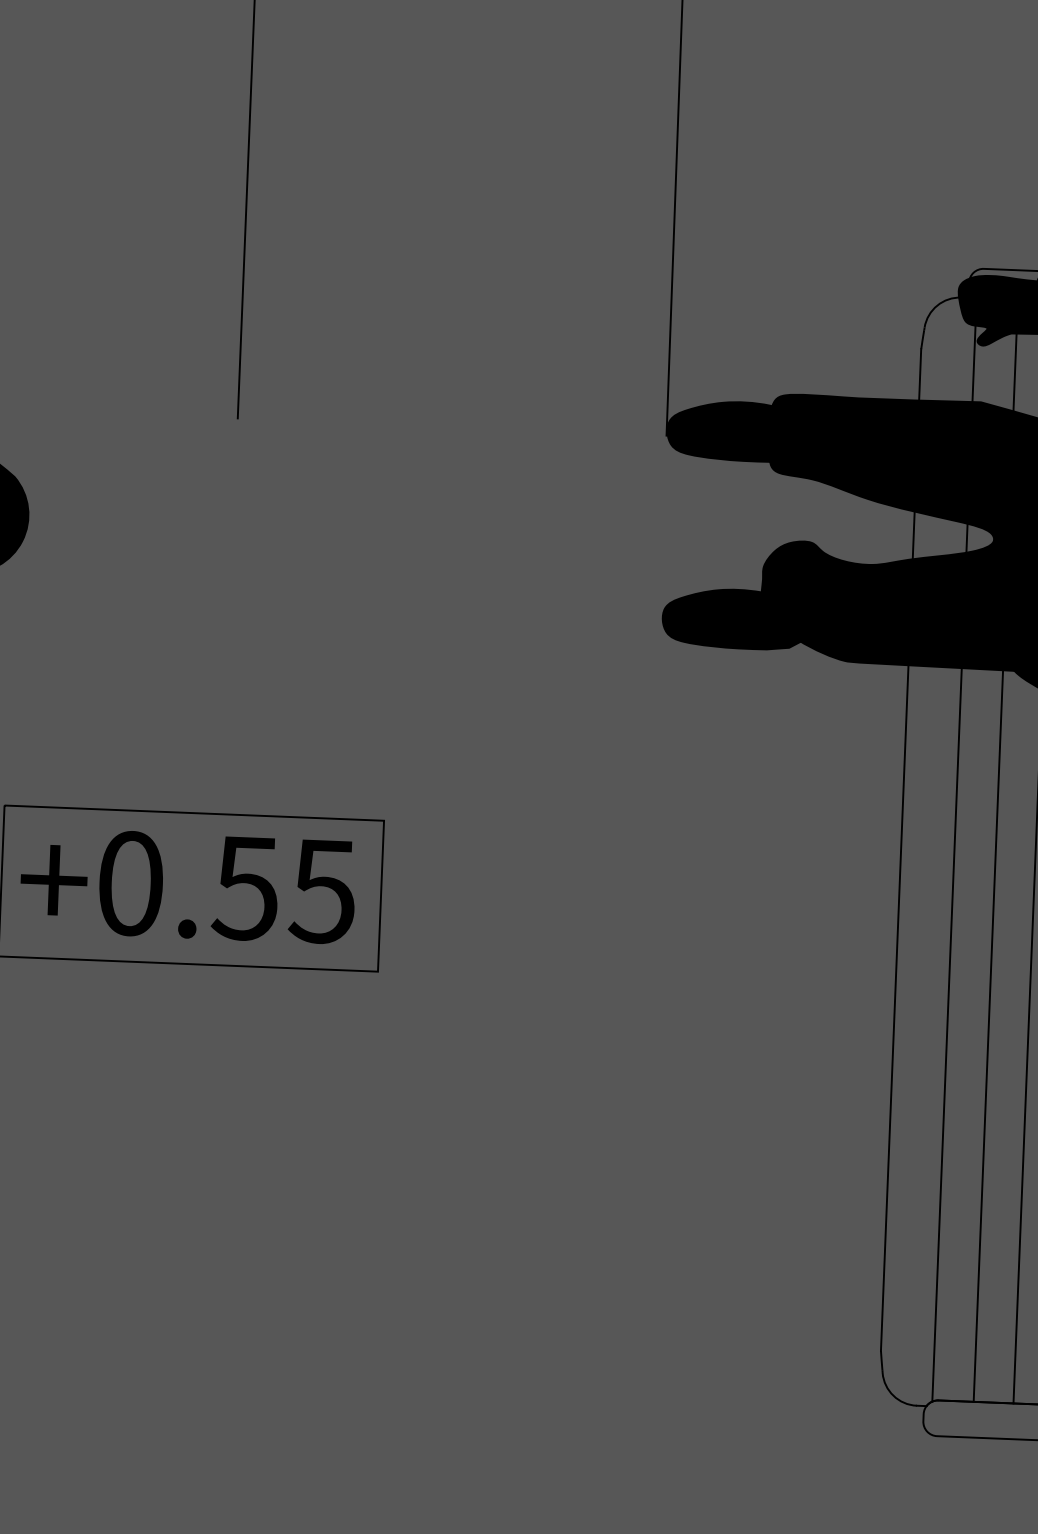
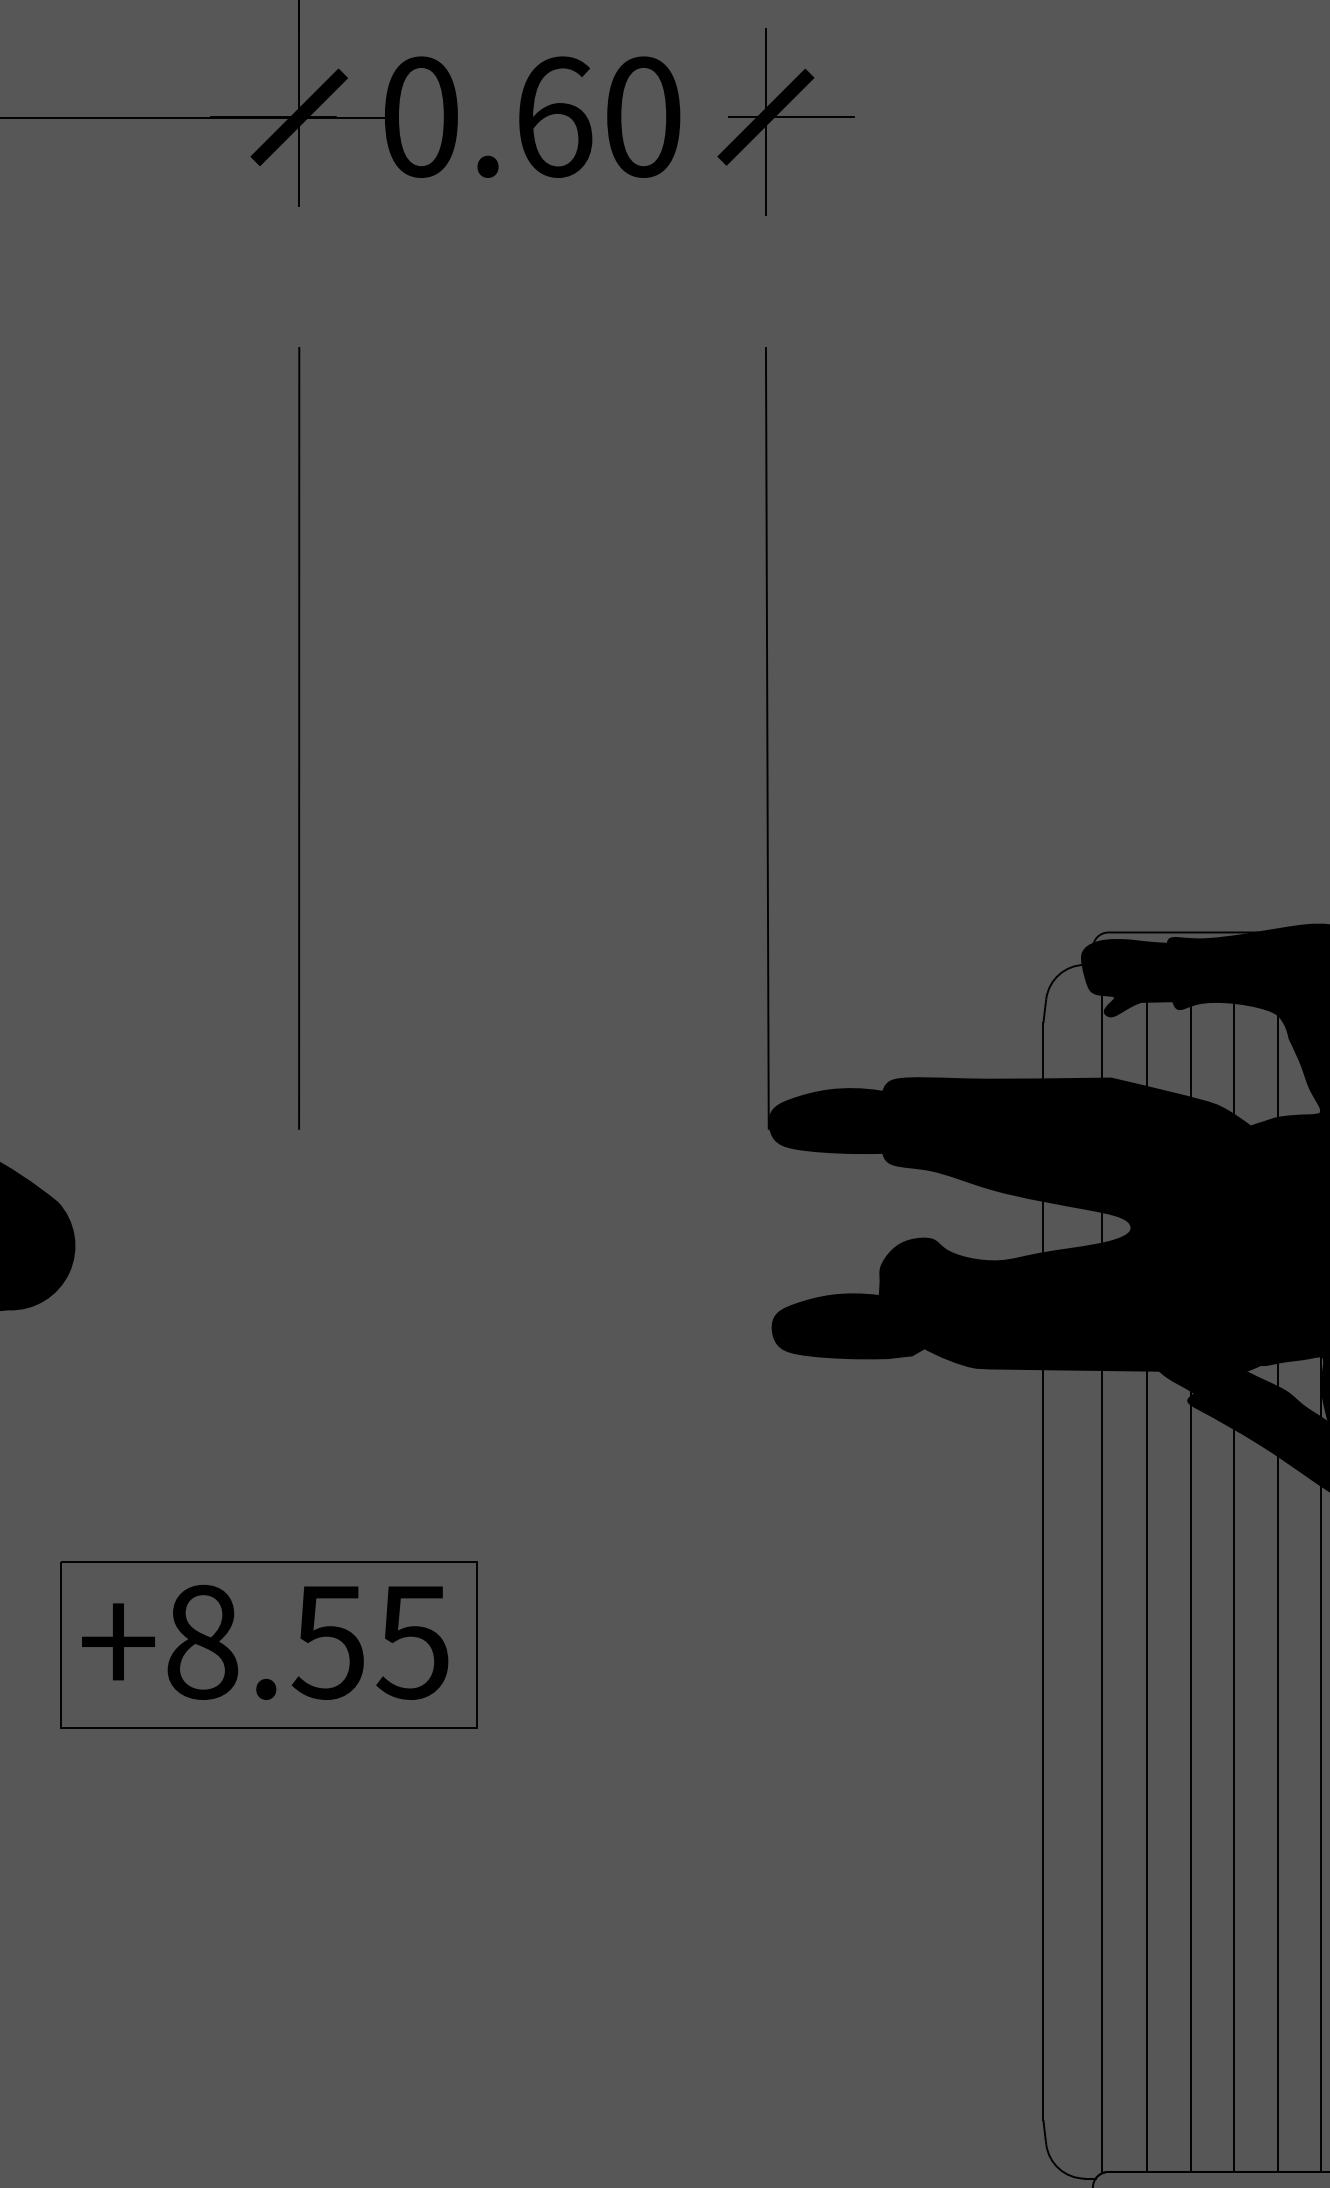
text: (130, 882) -> (202, 1641), +0.55 -> +8.55

